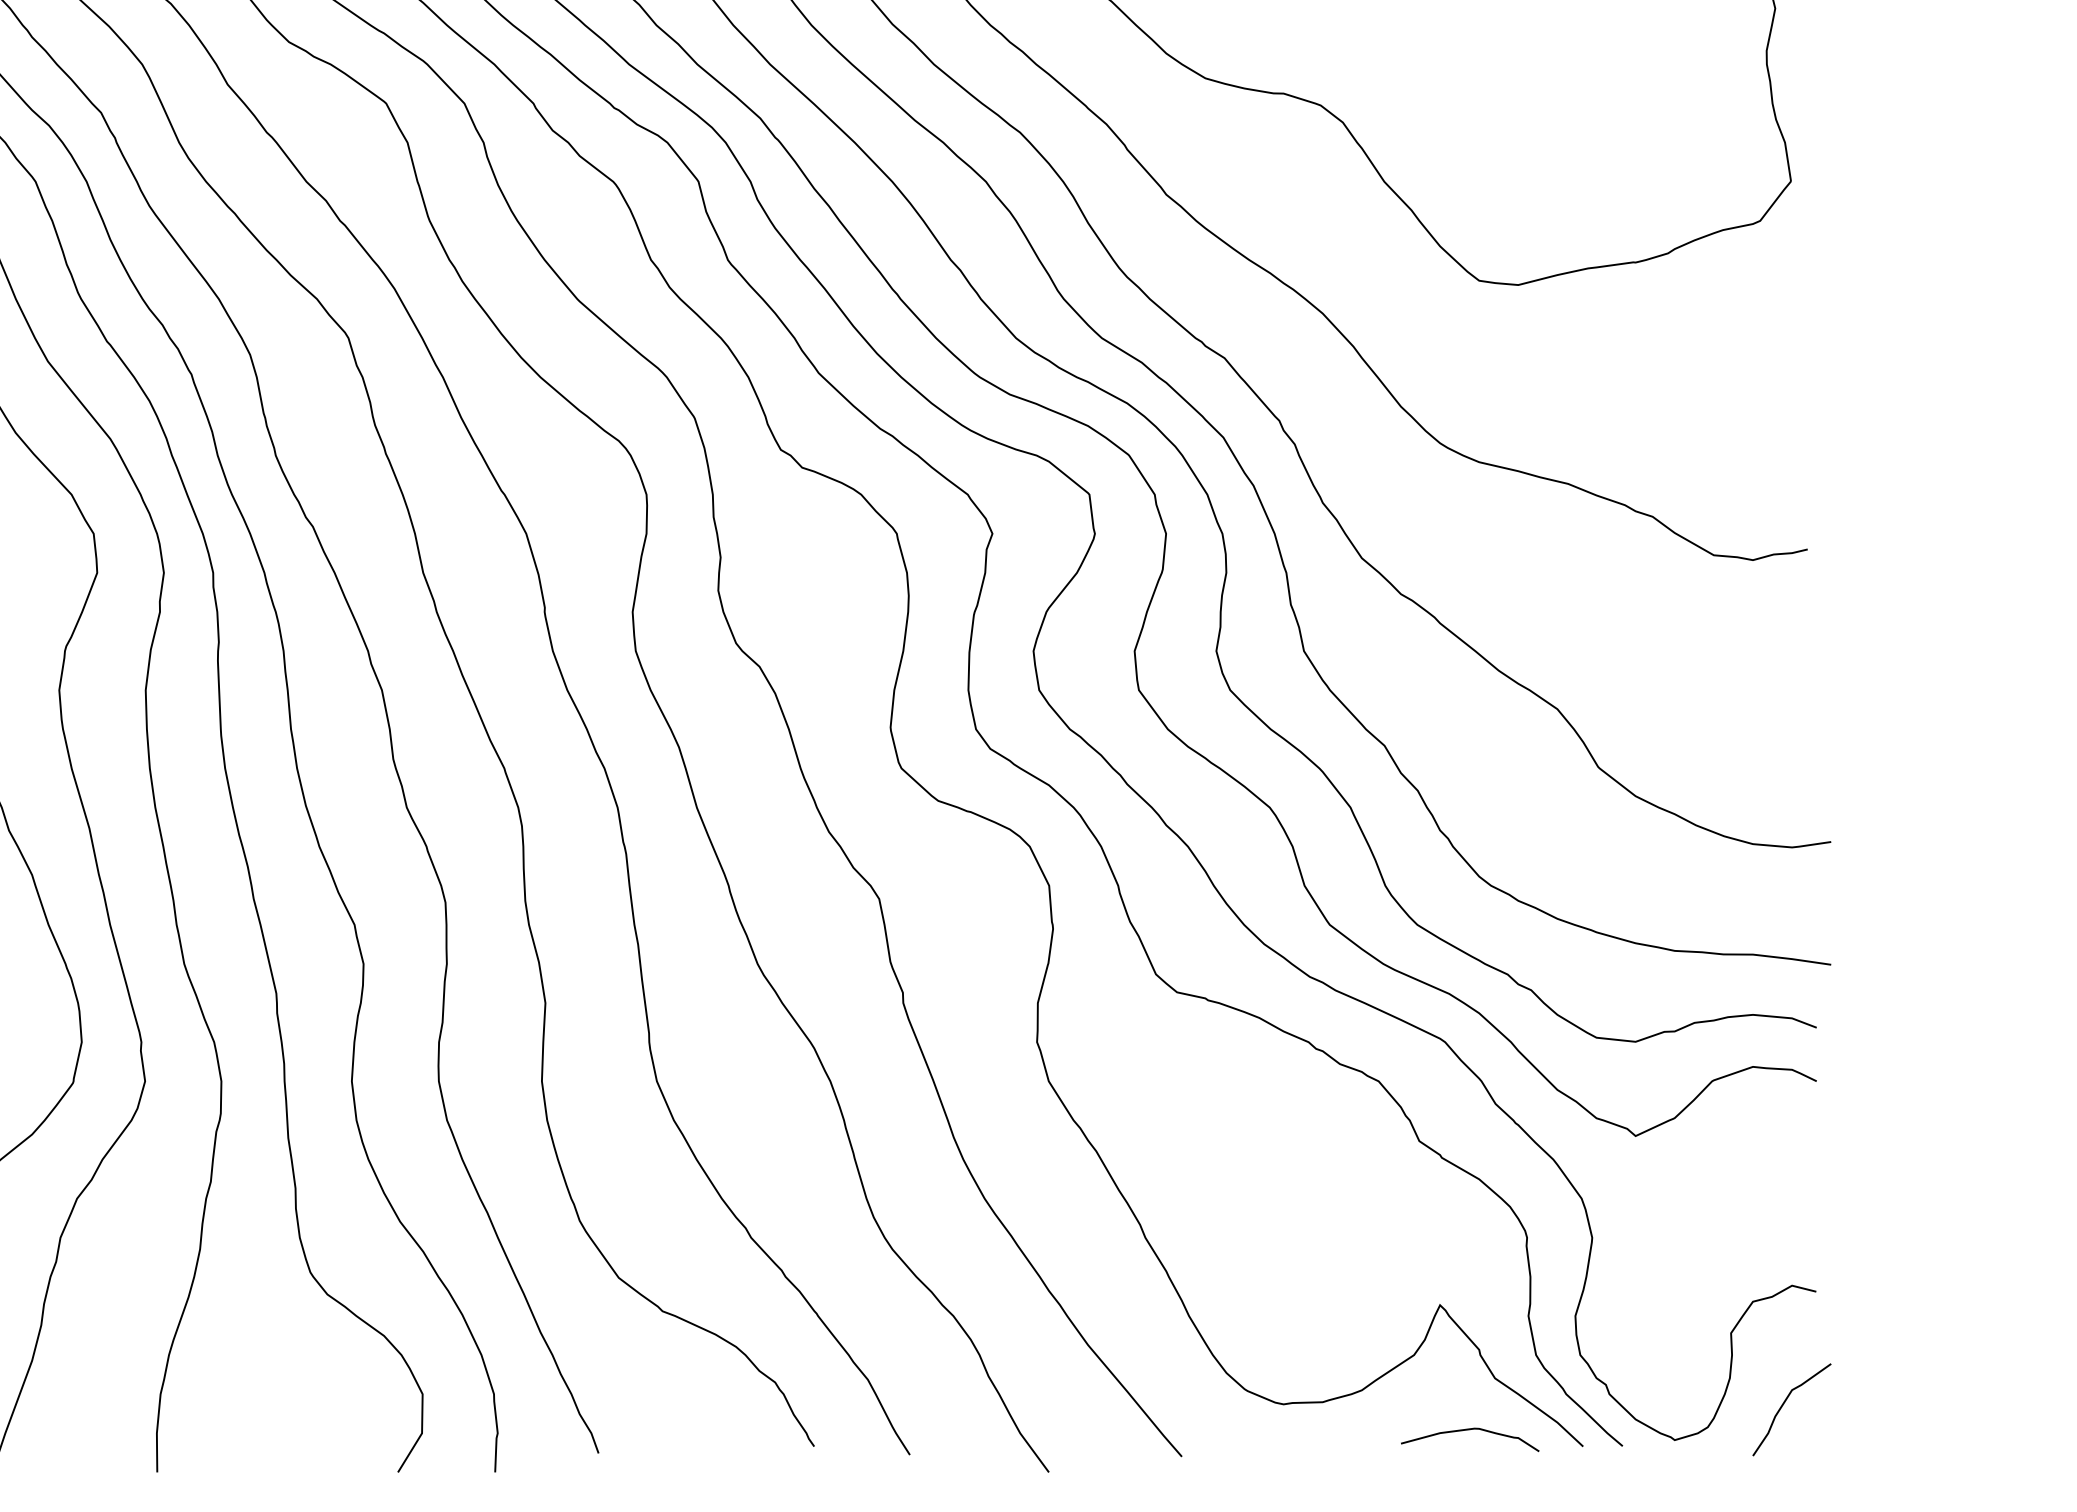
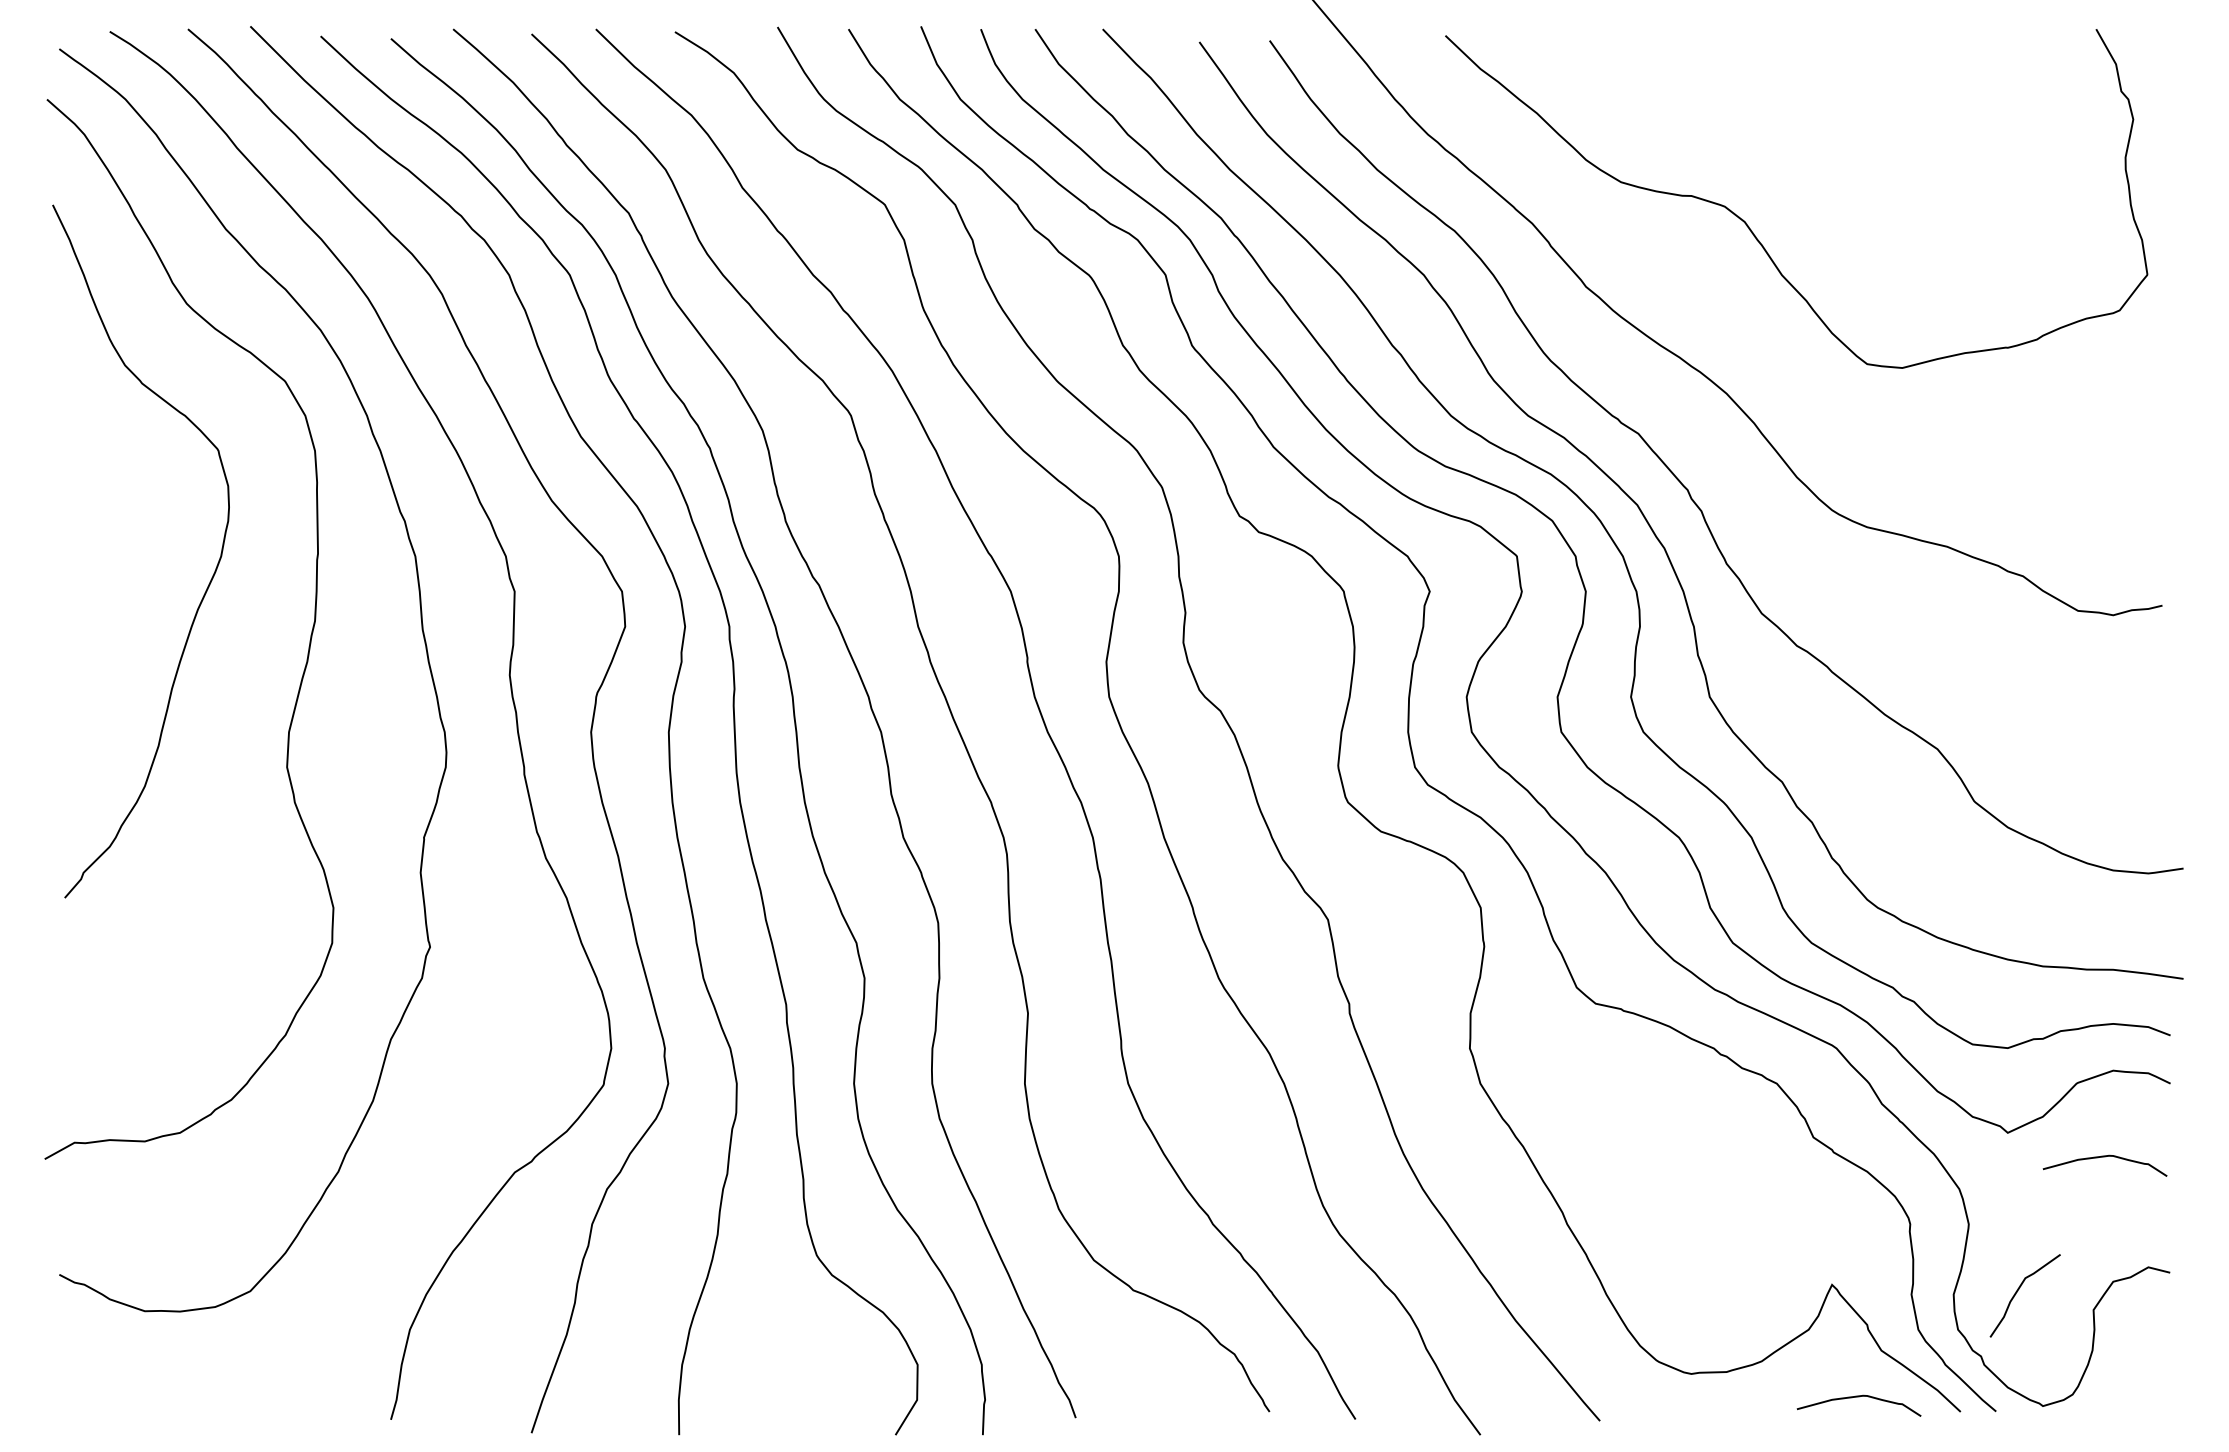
curve: (1743, 1163) -> (2104, 1157), added
curve: (1784, 1404) -> (2018, 1291), moved

